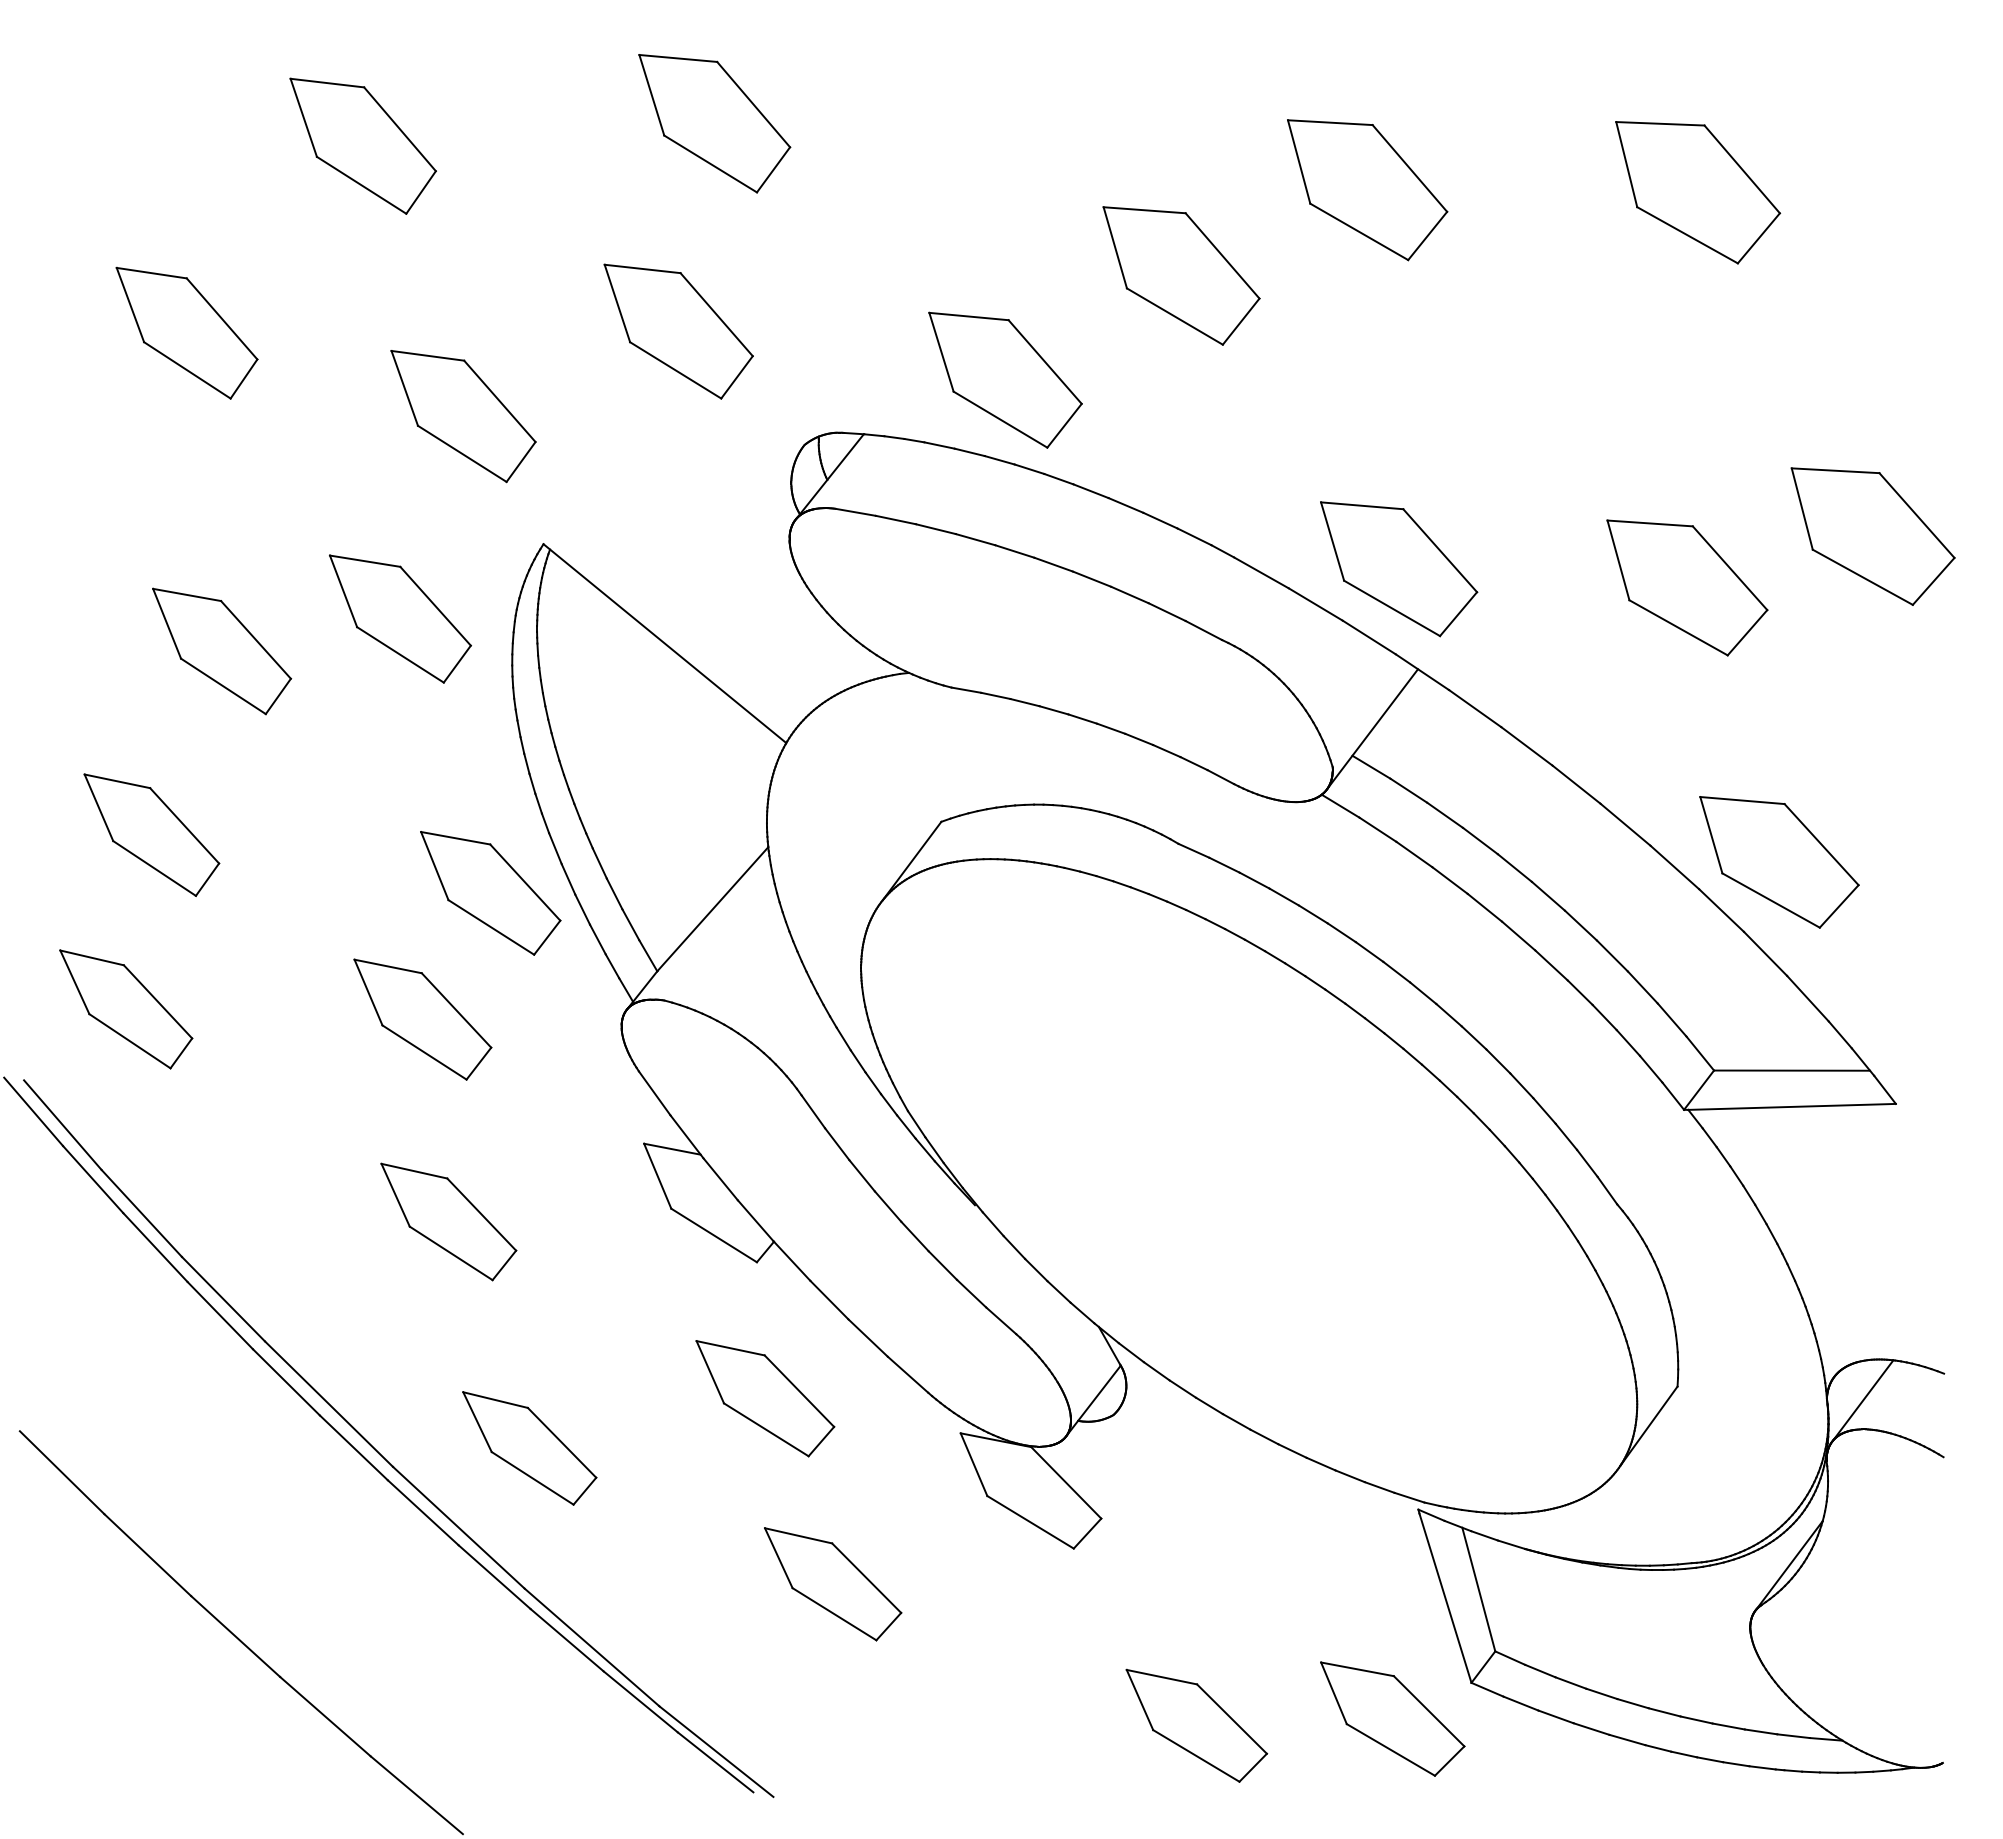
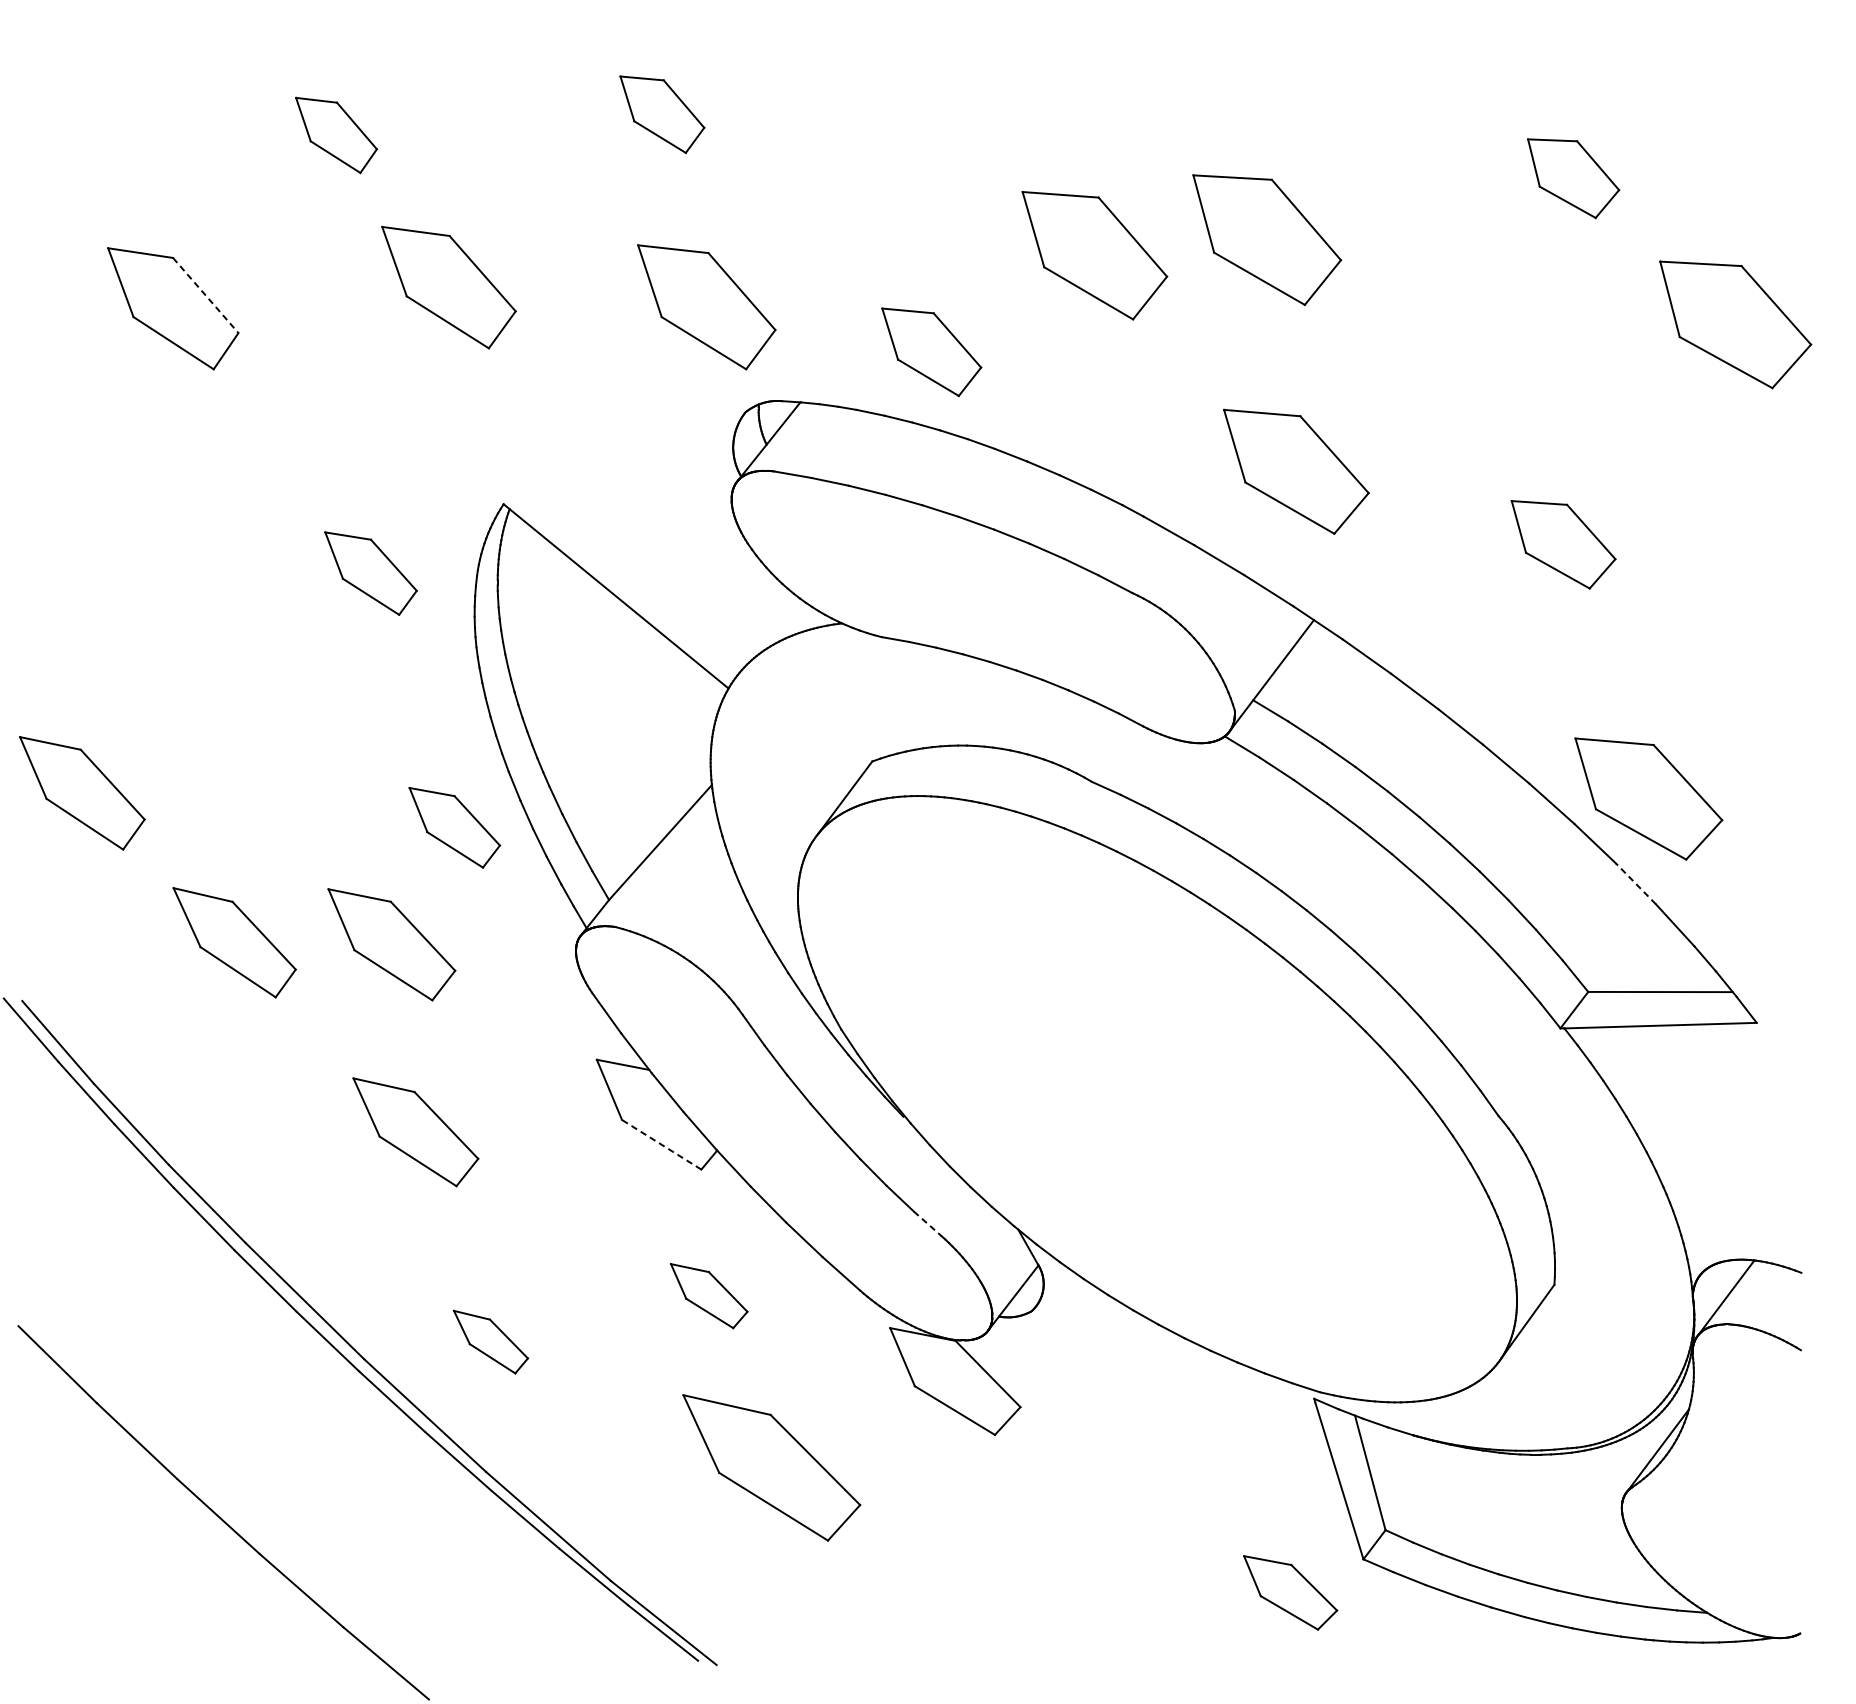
part: (714, 123) -> (662, 114), size x0.6
part: (362, 145) -> (335, 134), size x0.6
part: (1367, 190) -> (1267, 240), moved
part: (1698, 192) -> (1573, 178), size x0.6
line: (222, 318) -> (206, 295), solid -> dashed
part: (678, 331) -> (706, 307), moved
part: (1005, 379) -> (931, 351), size x0.7
part: (463, 416) -> (448, 287), moved
part: (1872, 536) -> (1735, 324), moved
part: (1399, 569) -> (1296, 472), moved
part: (1687, 587) -> (1563, 544), size x0.7
part: (400, 618) -> (371, 573), size x0.7
part: (222, 651) -> (206, 603), removed
part: (151, 834) -> (82, 792), moved
part: (490, 893) -> (454, 827), size x0.7
line: (1765, 953) -> (1635, 883), solid -> dashed
part: (126, 1009) -> (234, 942), moved
line: (713, 1235) -> (661, 1144), solid -> dashed
line: (1001, 1321) -> (928, 1224), solid -> dashed
part: (765, 1398) -> (709, 1295), size x0.6
part: (529, 1448) -> (490, 1342), size x0.6
part: (833, 1584) -> (772, 1468), size x1.4
part: (1392, 1718) -> (1290, 1592), size x0.7
part: (1196, 1725) -> (1108, 1598), removed

